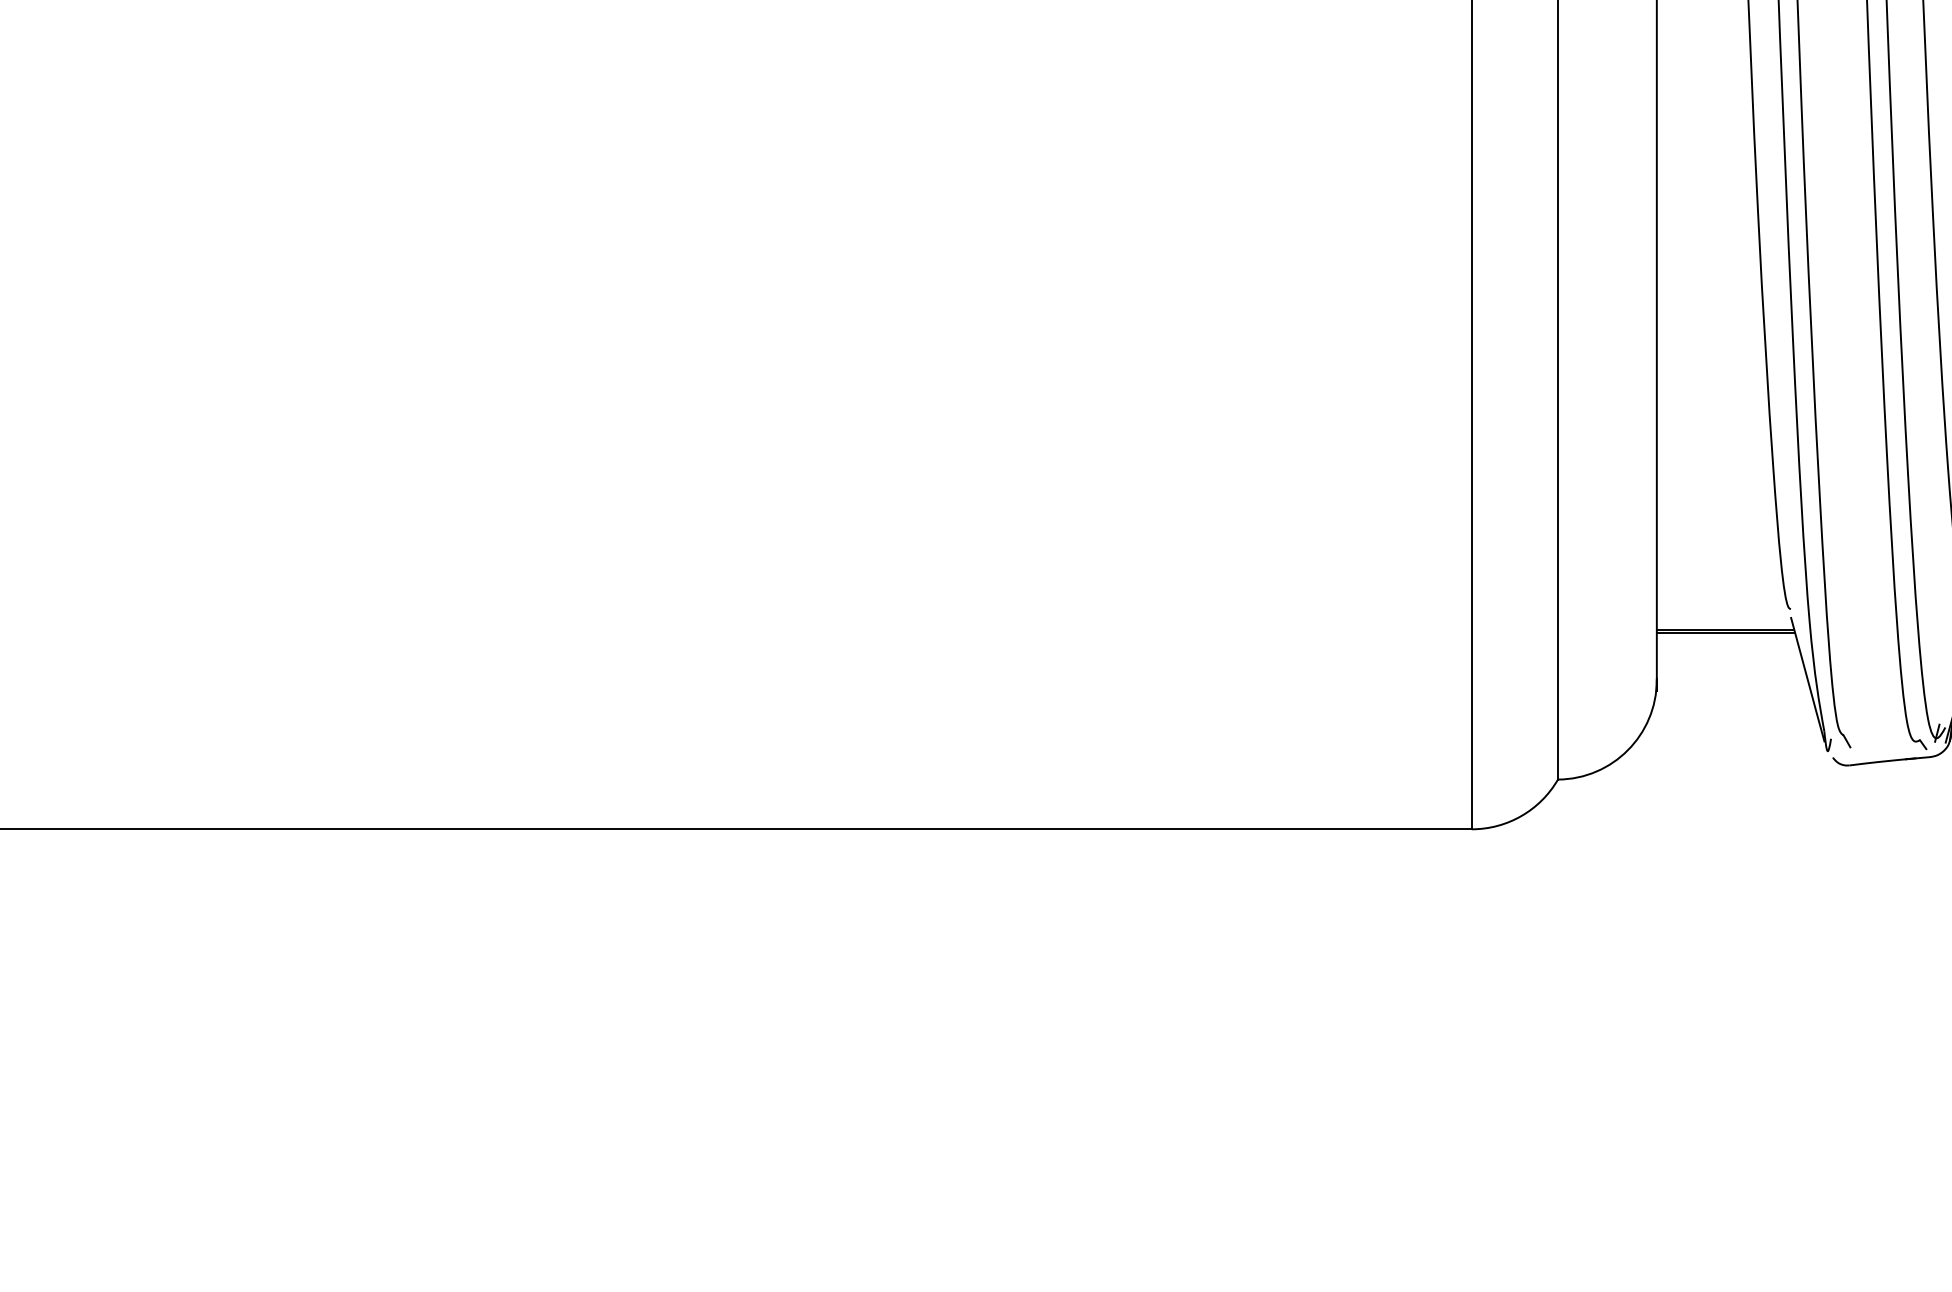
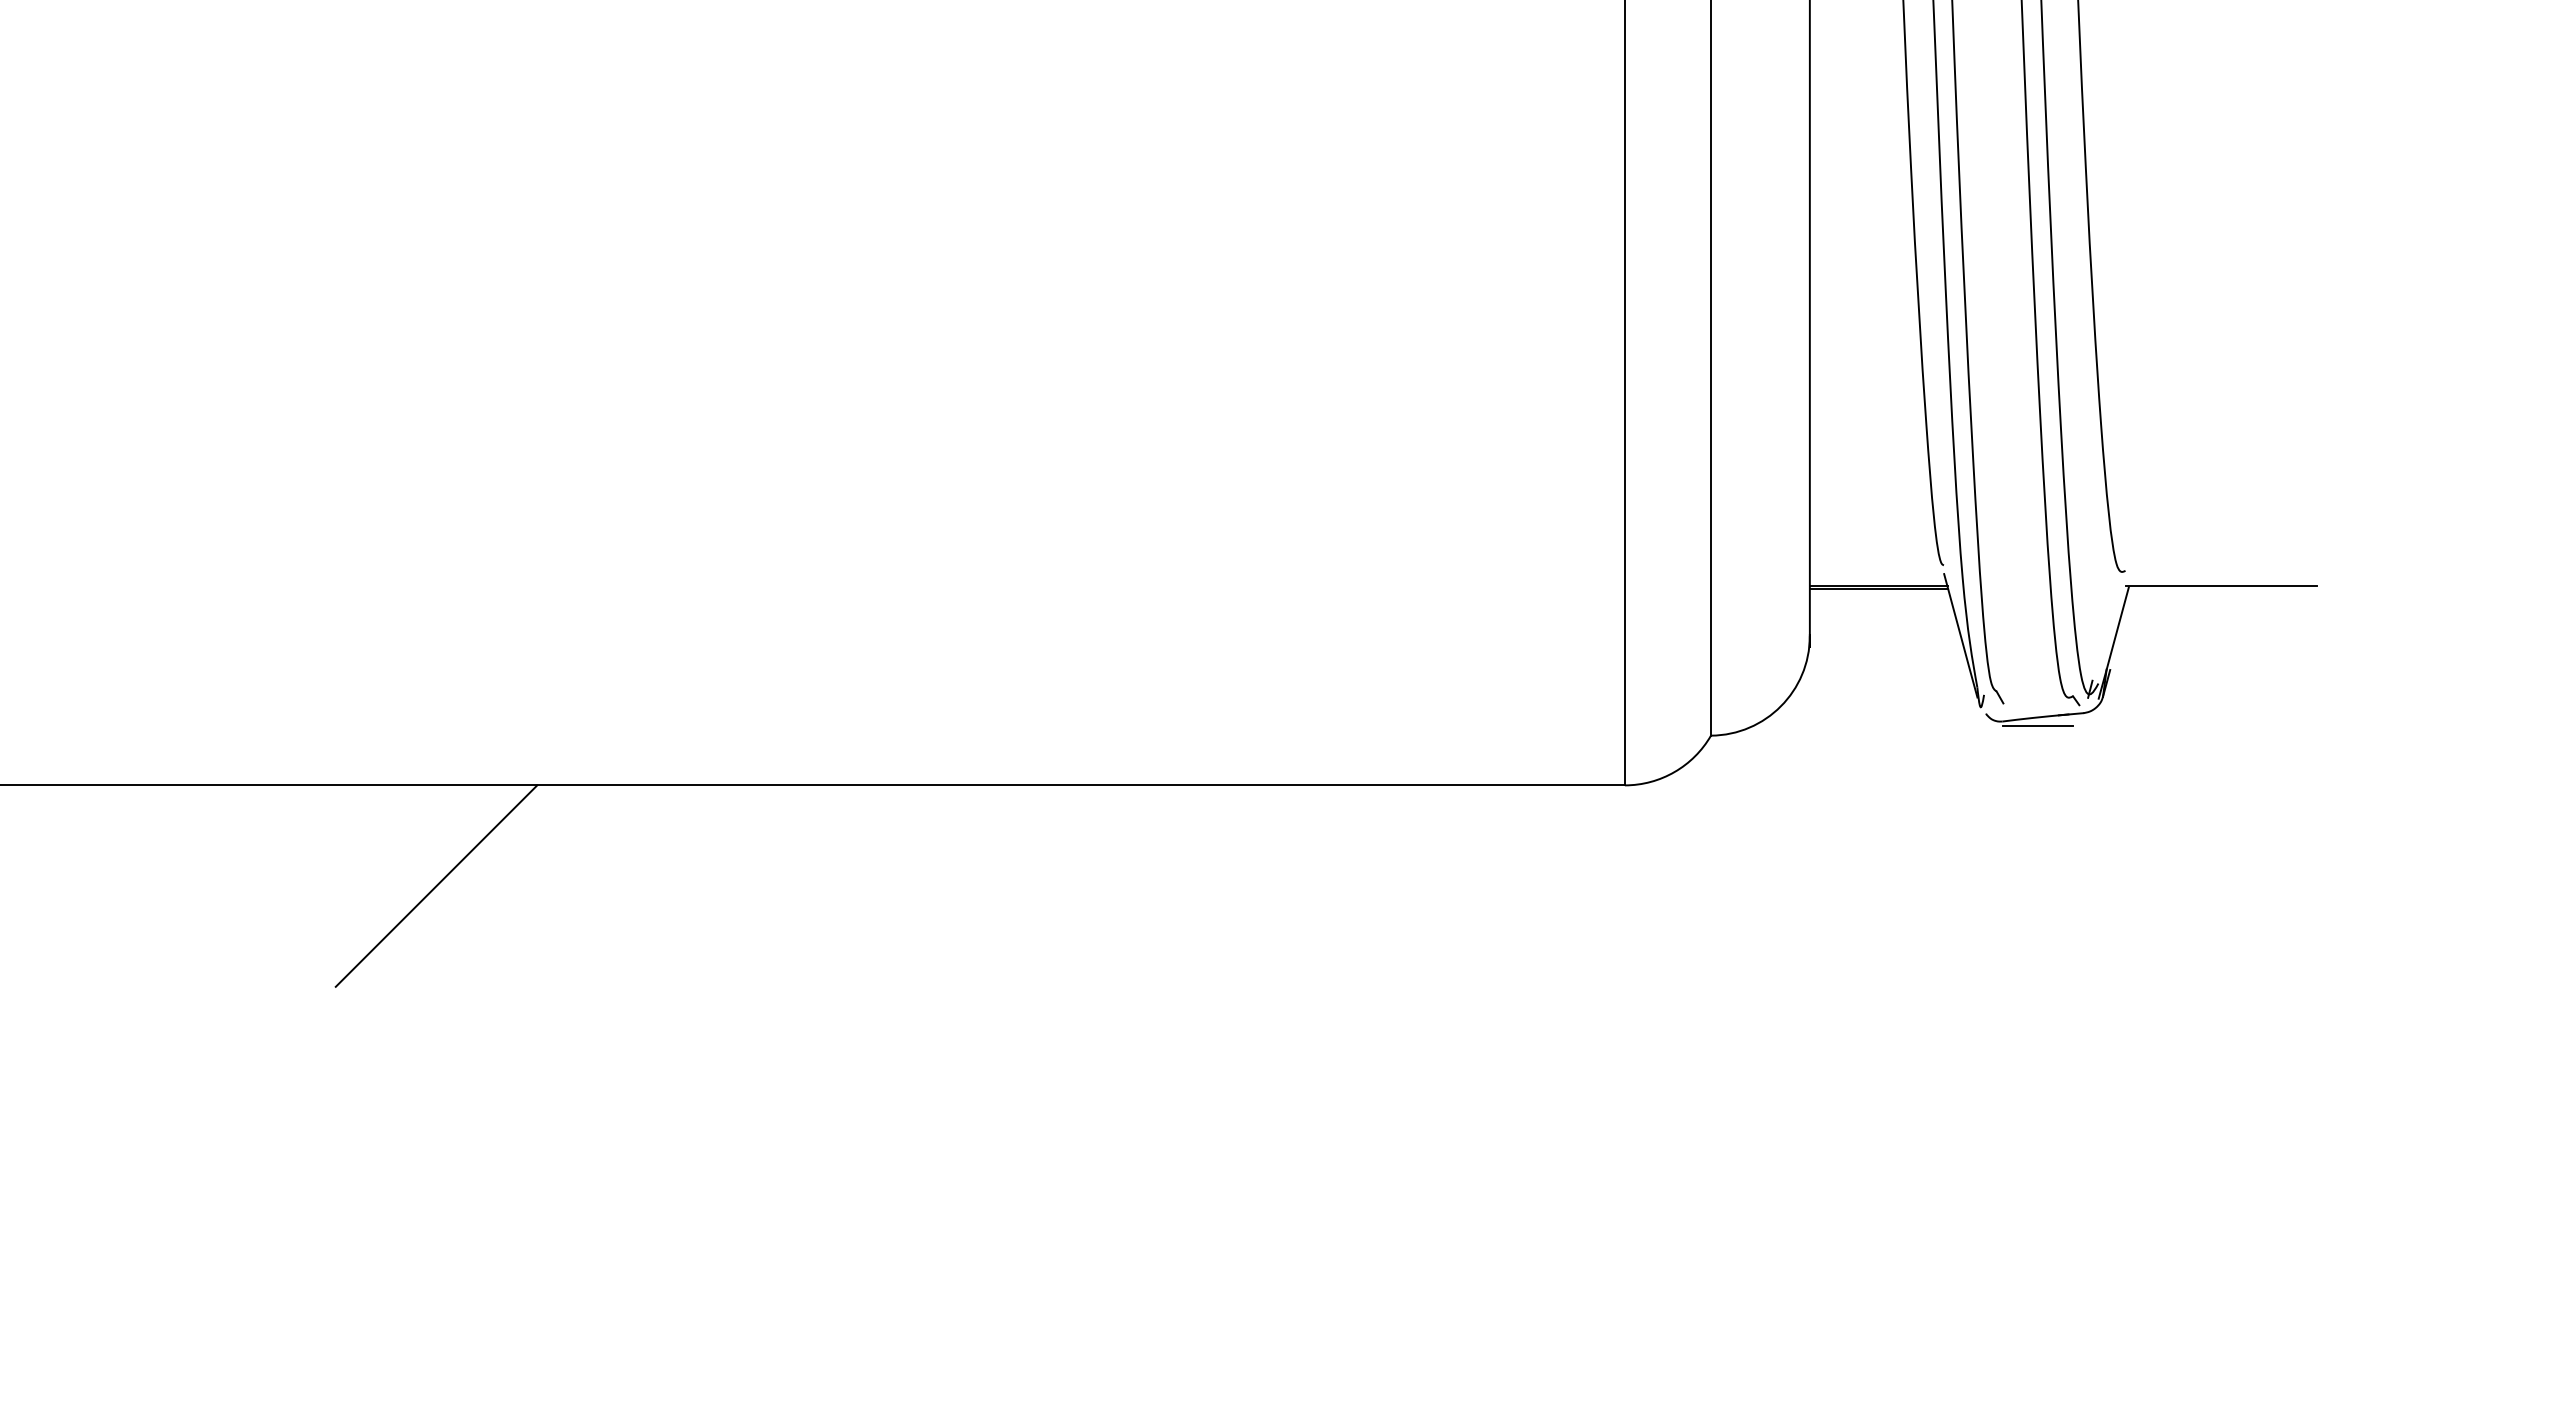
line: (1885, 769) -> (2038, 725), added
line: (283, 929) -> (436, 885), added

